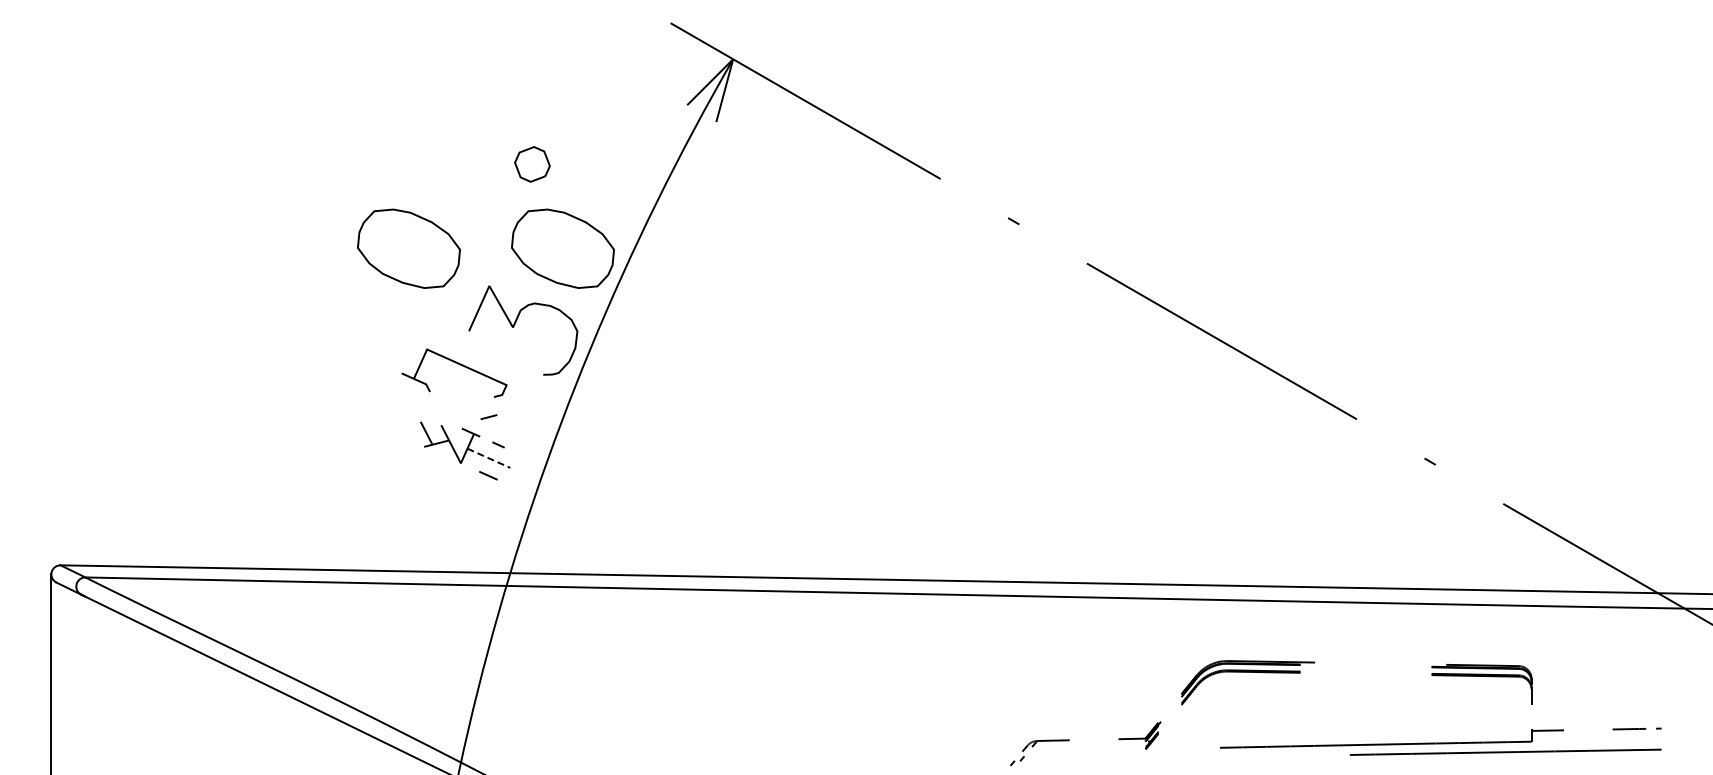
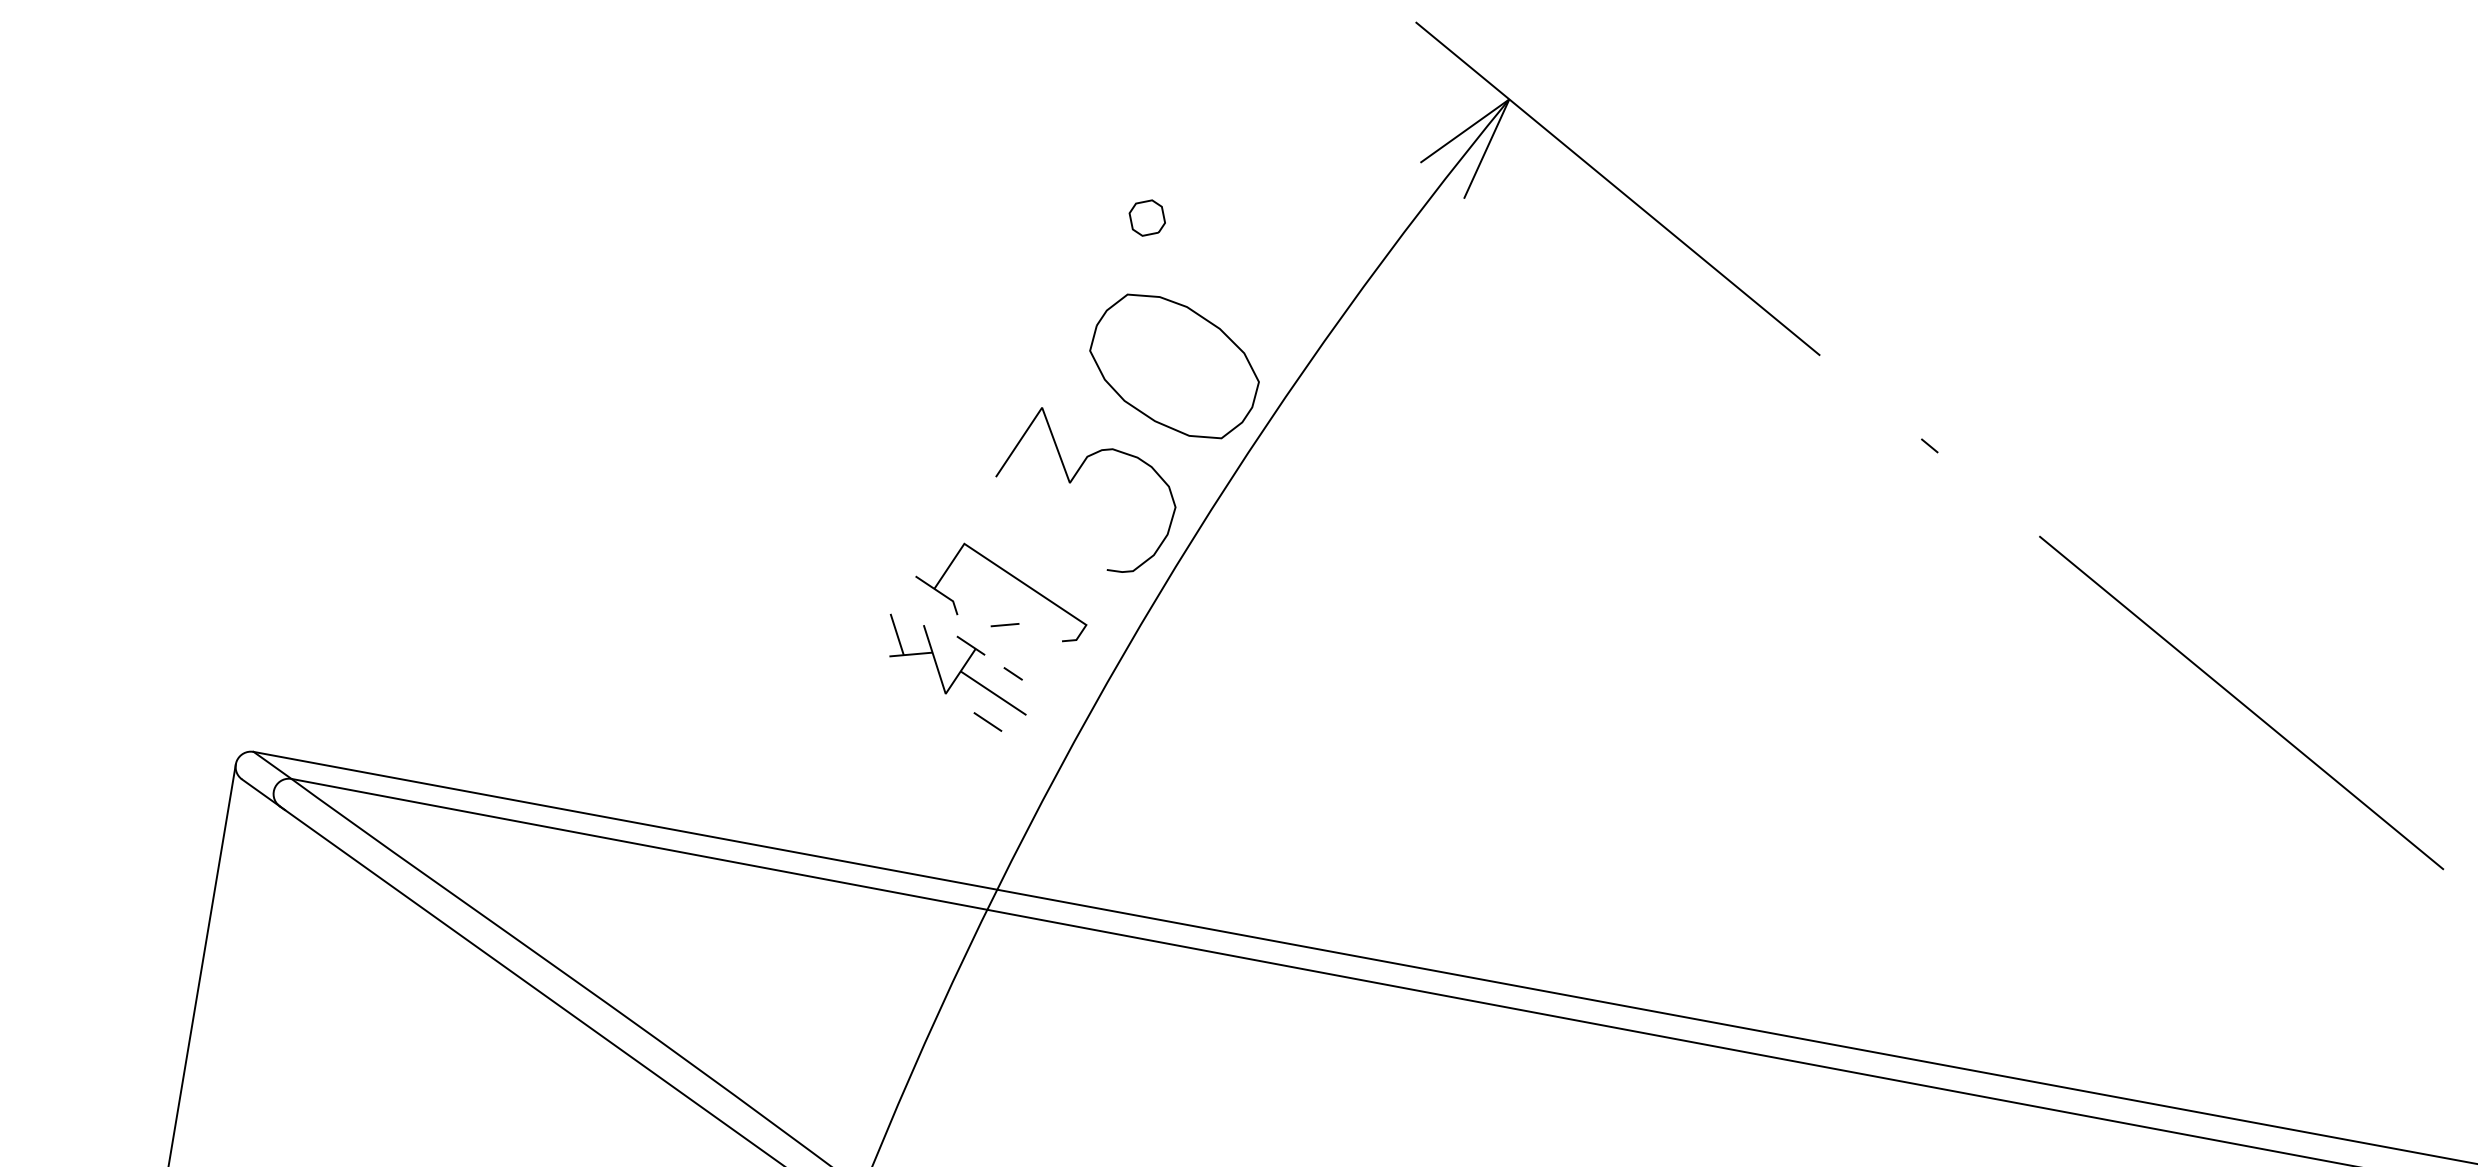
part: (532, 164) -> (1147, 218), size x0.62
part: (408, 248) -> (918, 323), removed
part: (457, 364) -> (1010, 577), moved
line: (489, 458) -> (994, 693), dashed -> solid

